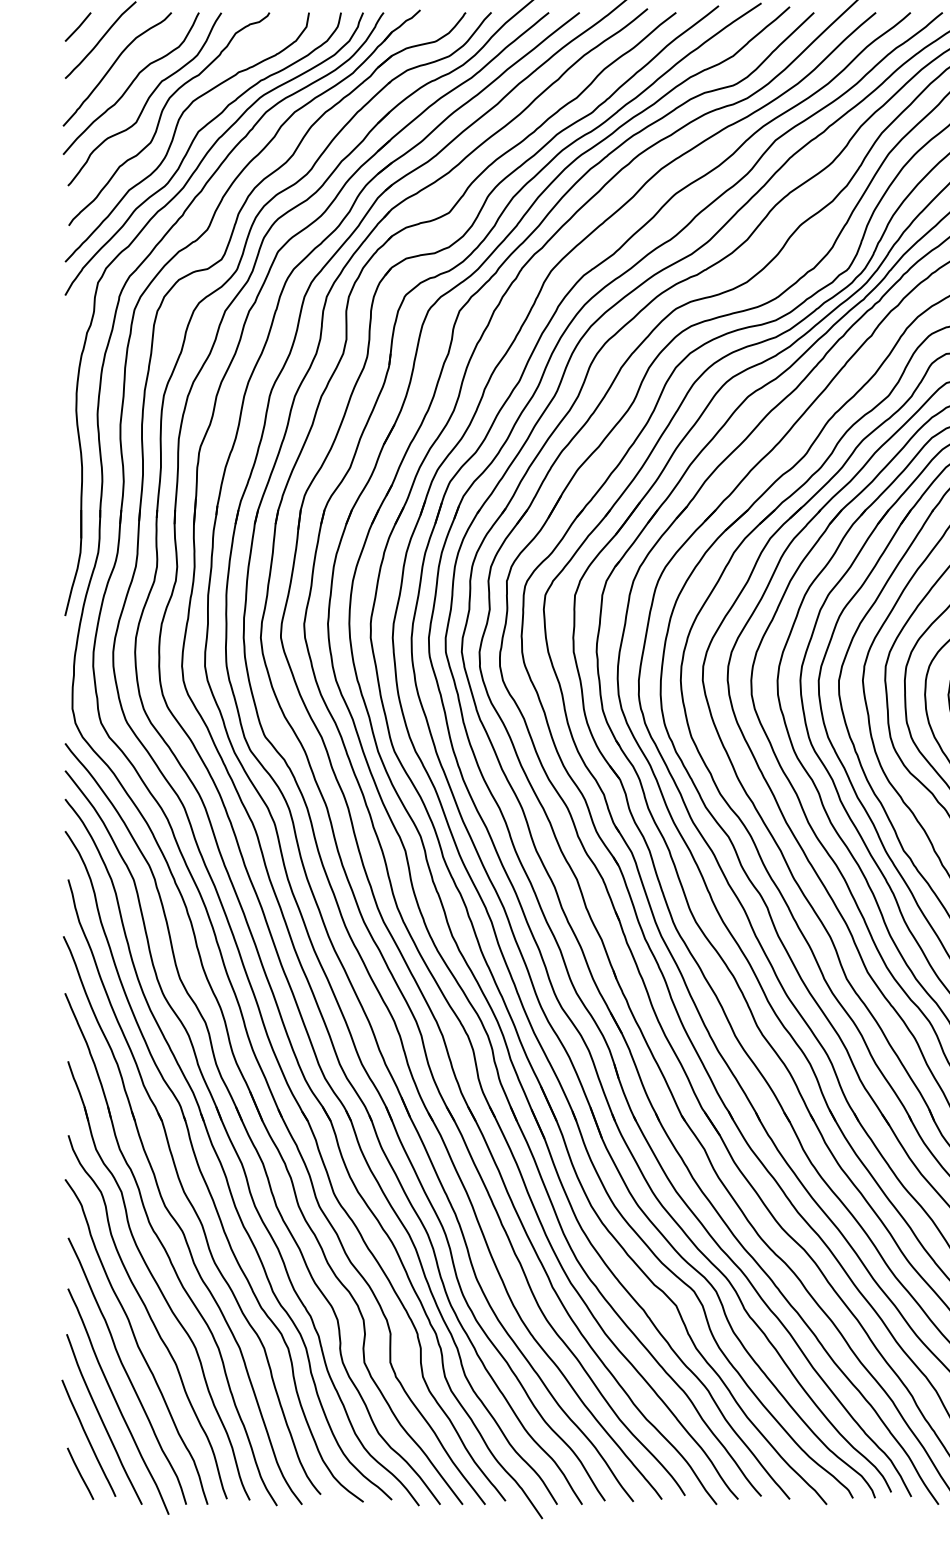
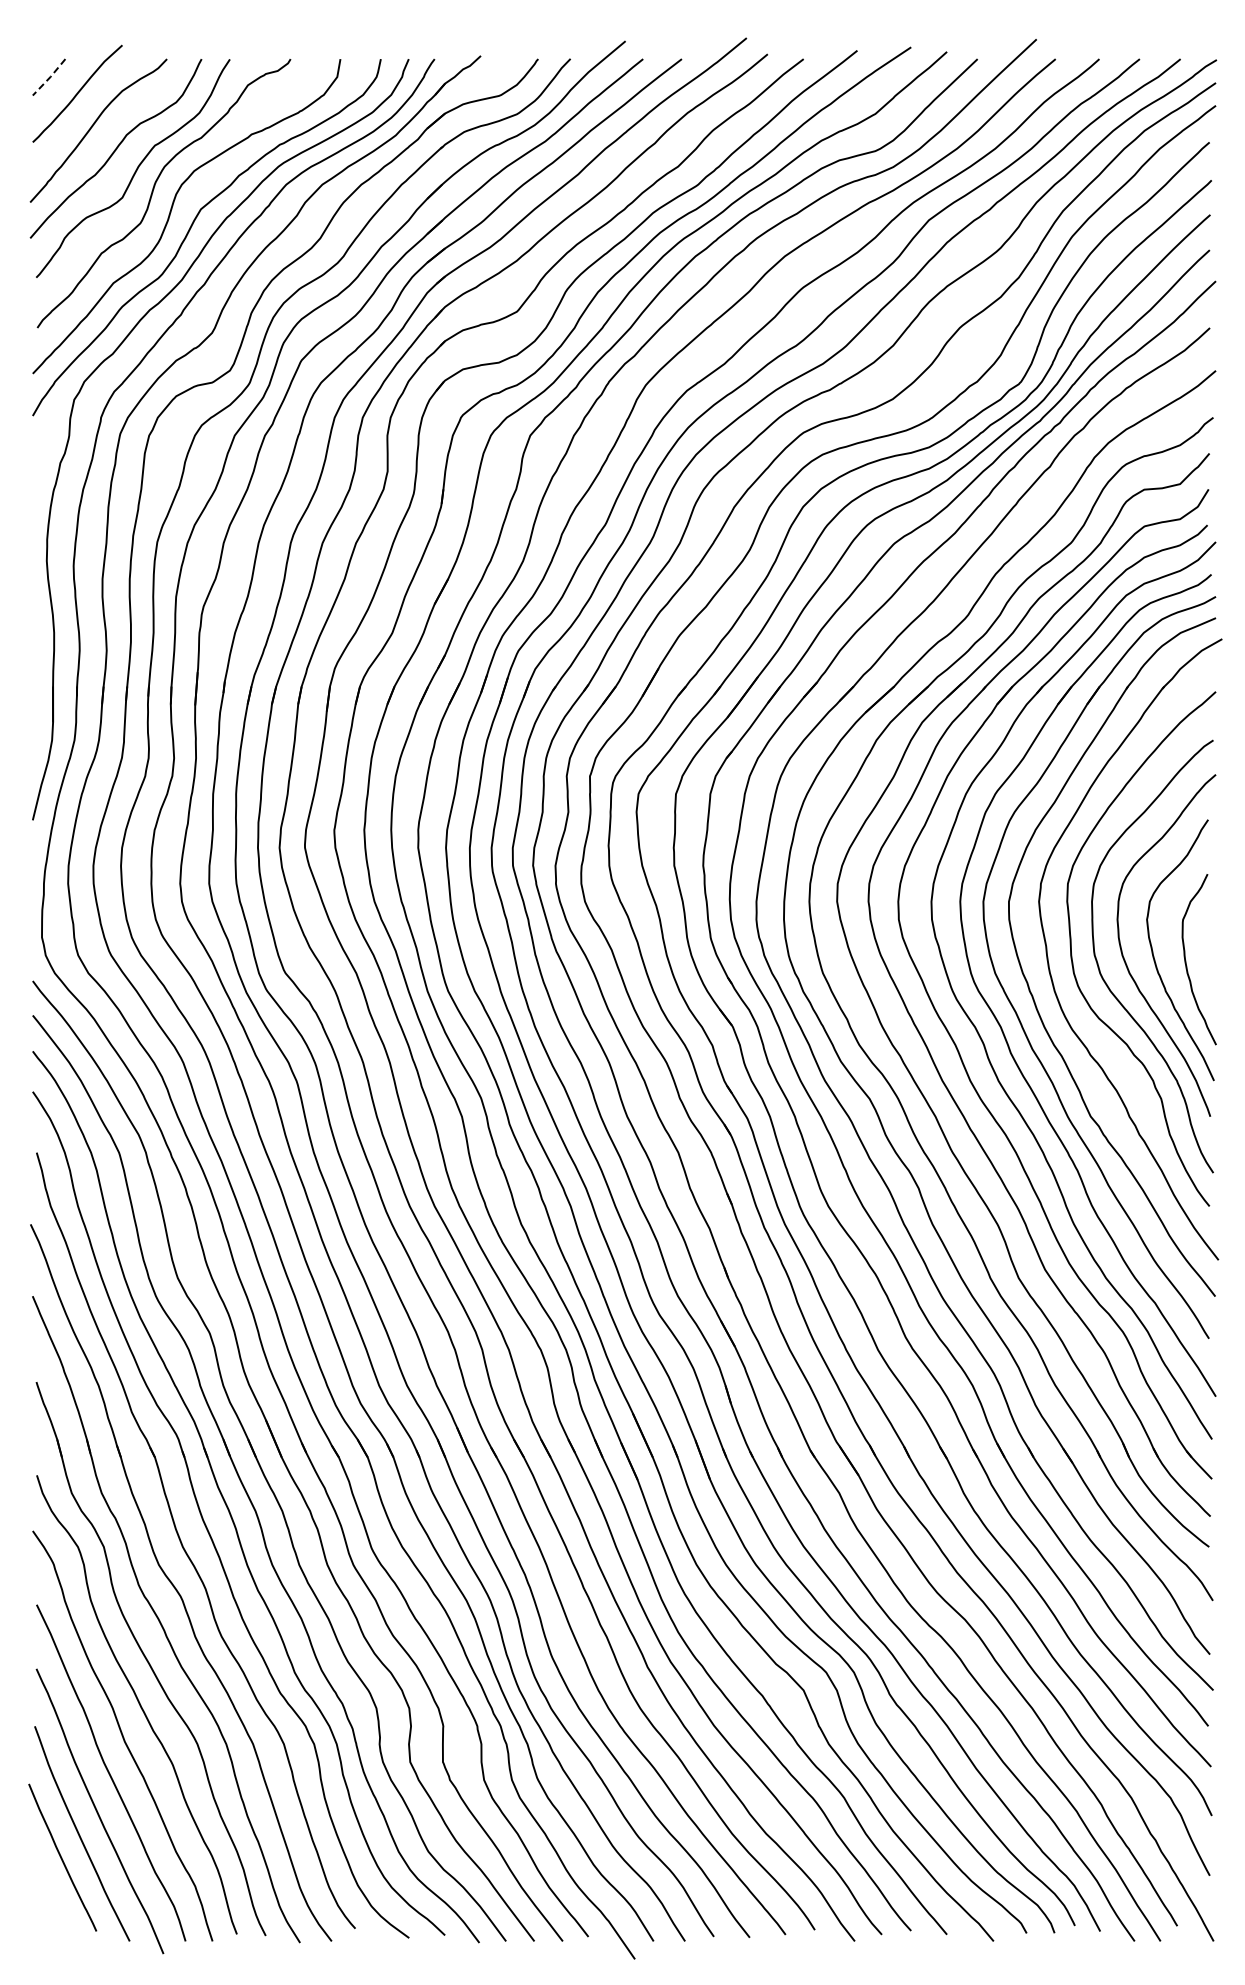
line: (78, 27) -> (49, 77), solid -> dashed
line: (80, 1473) -> (52, 1902), removed

